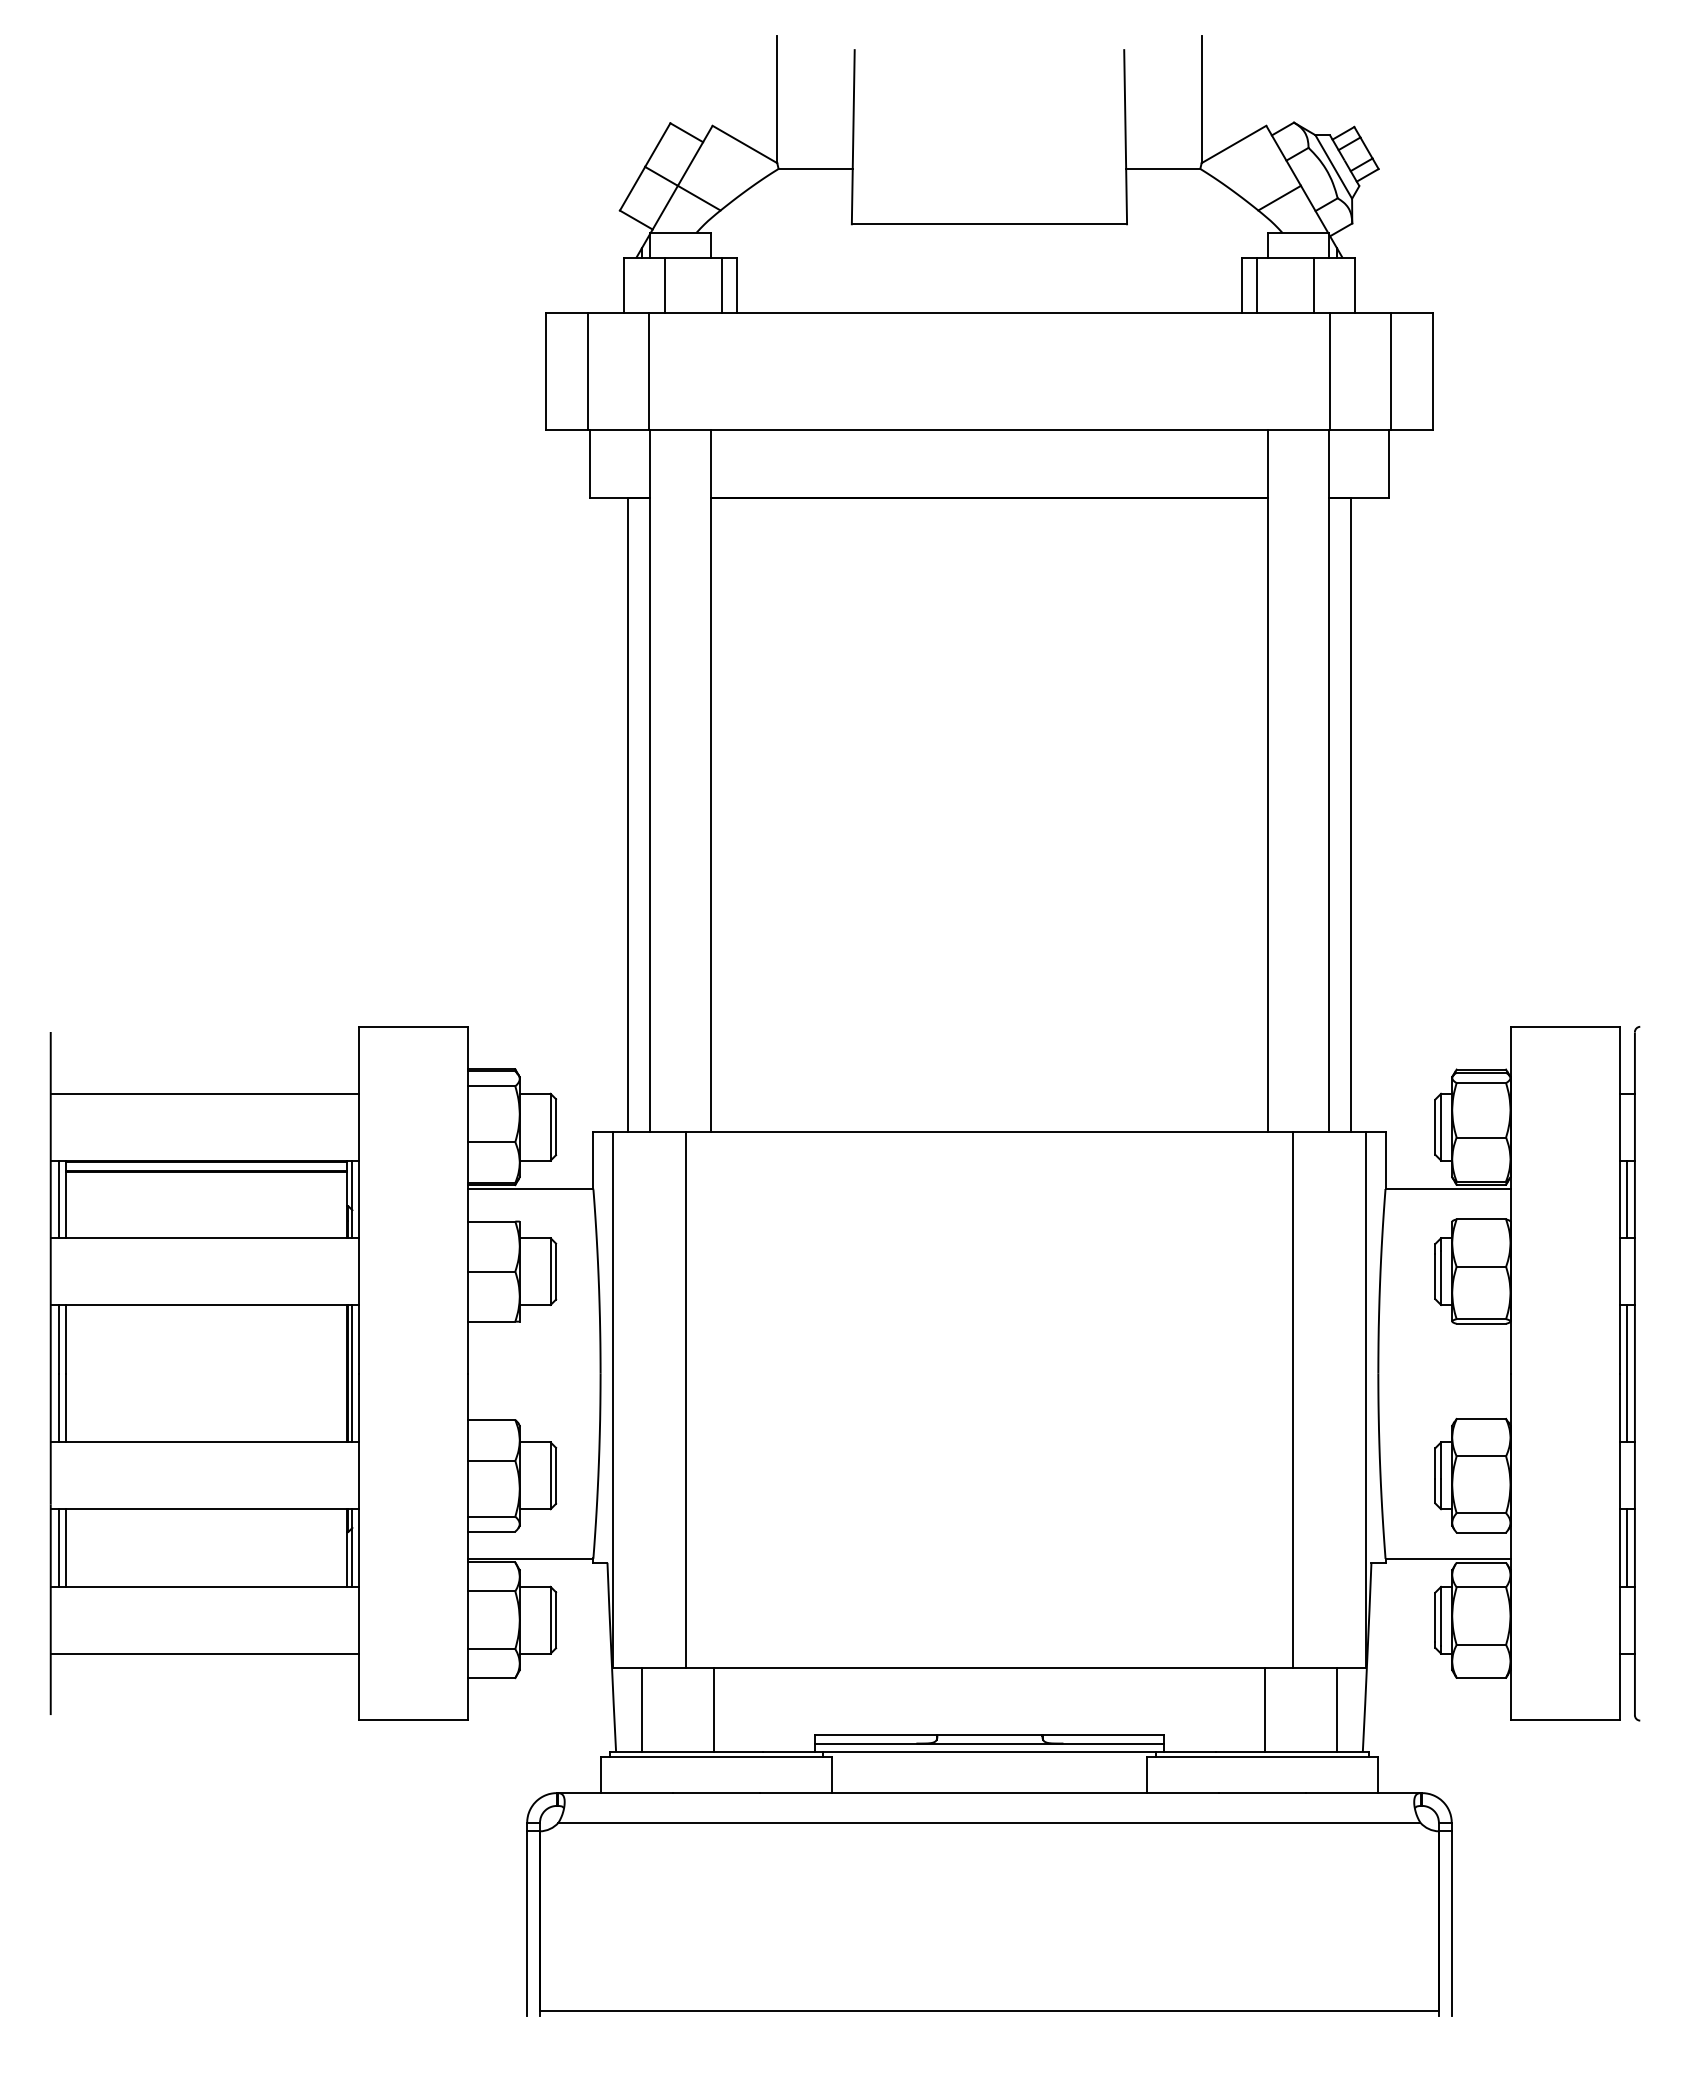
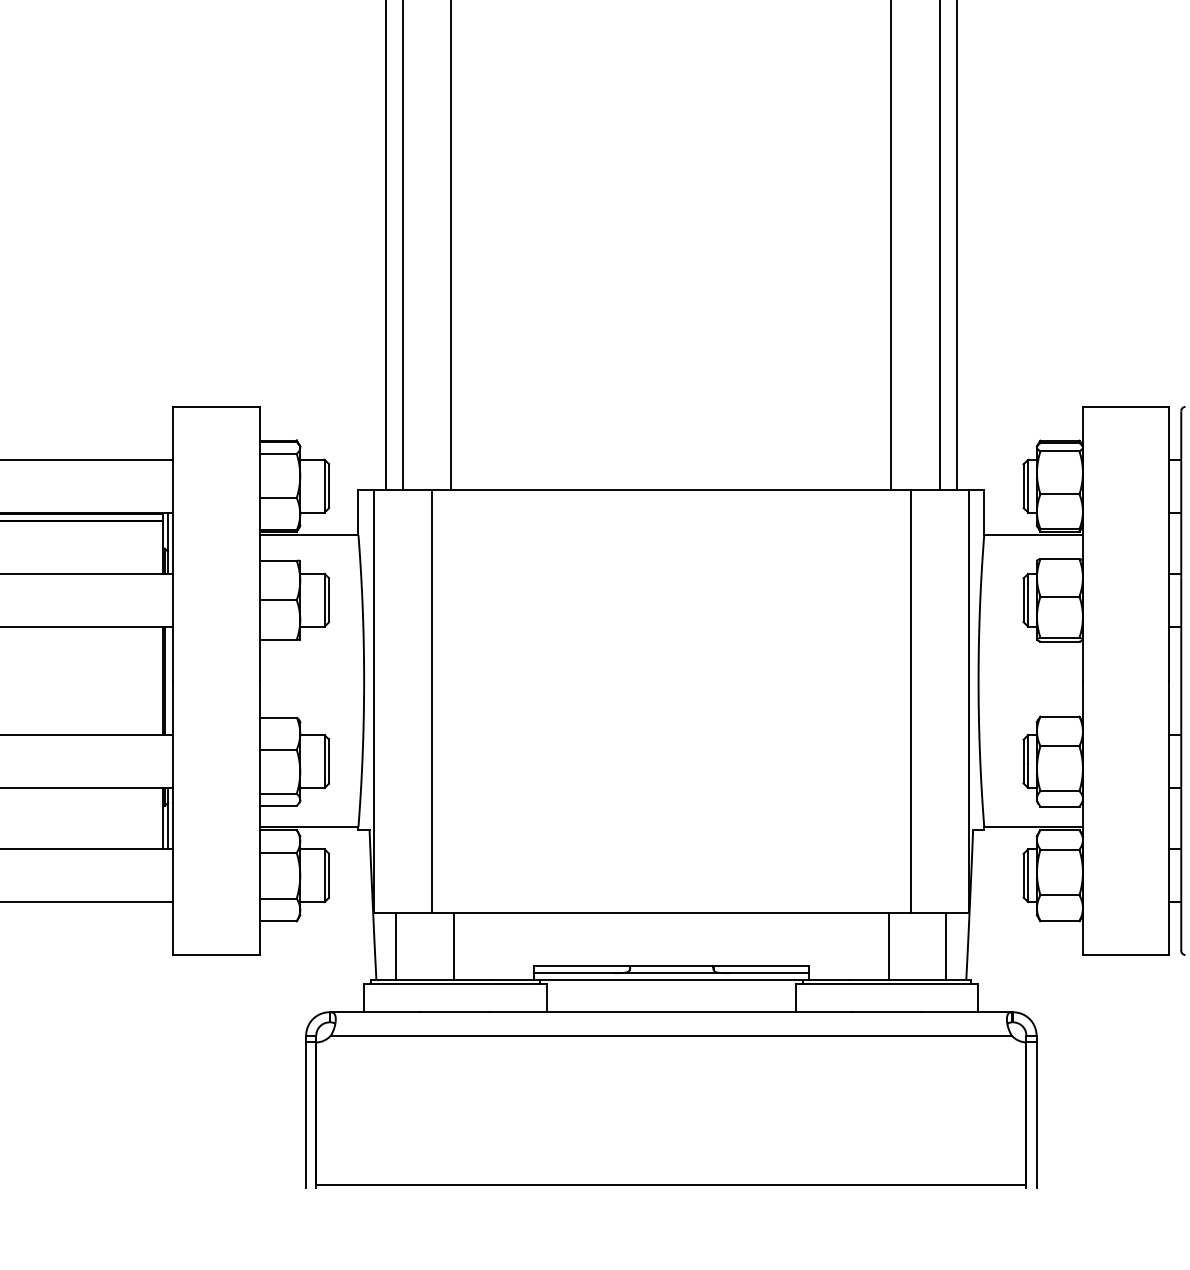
line: (1626, 1199) -> (1174, 543), removed
line: (352, 1373) -> (168, 680), removed
line: (1626, 1373) -> (1174, 680), removed
line: (1626, 1547) -> (1174, 818), removed

